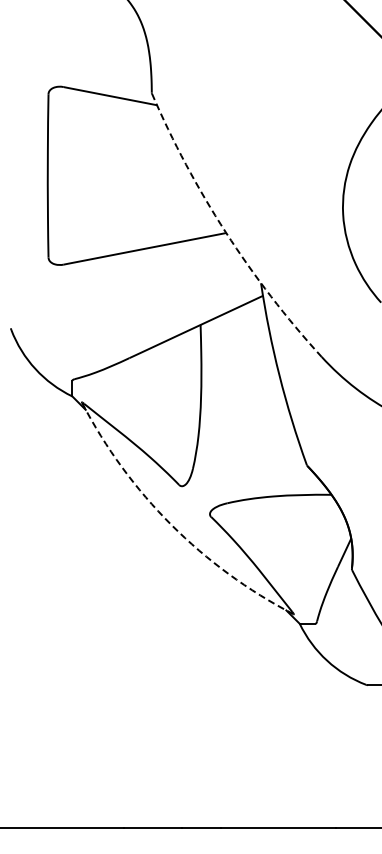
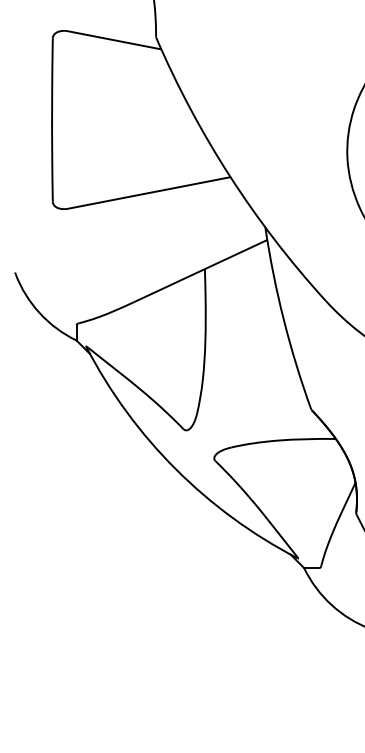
arc: (225, 232) -> (229, 176), dashed -> solid
arc: (171, 524) -> (175, 468), dashed -> solid

